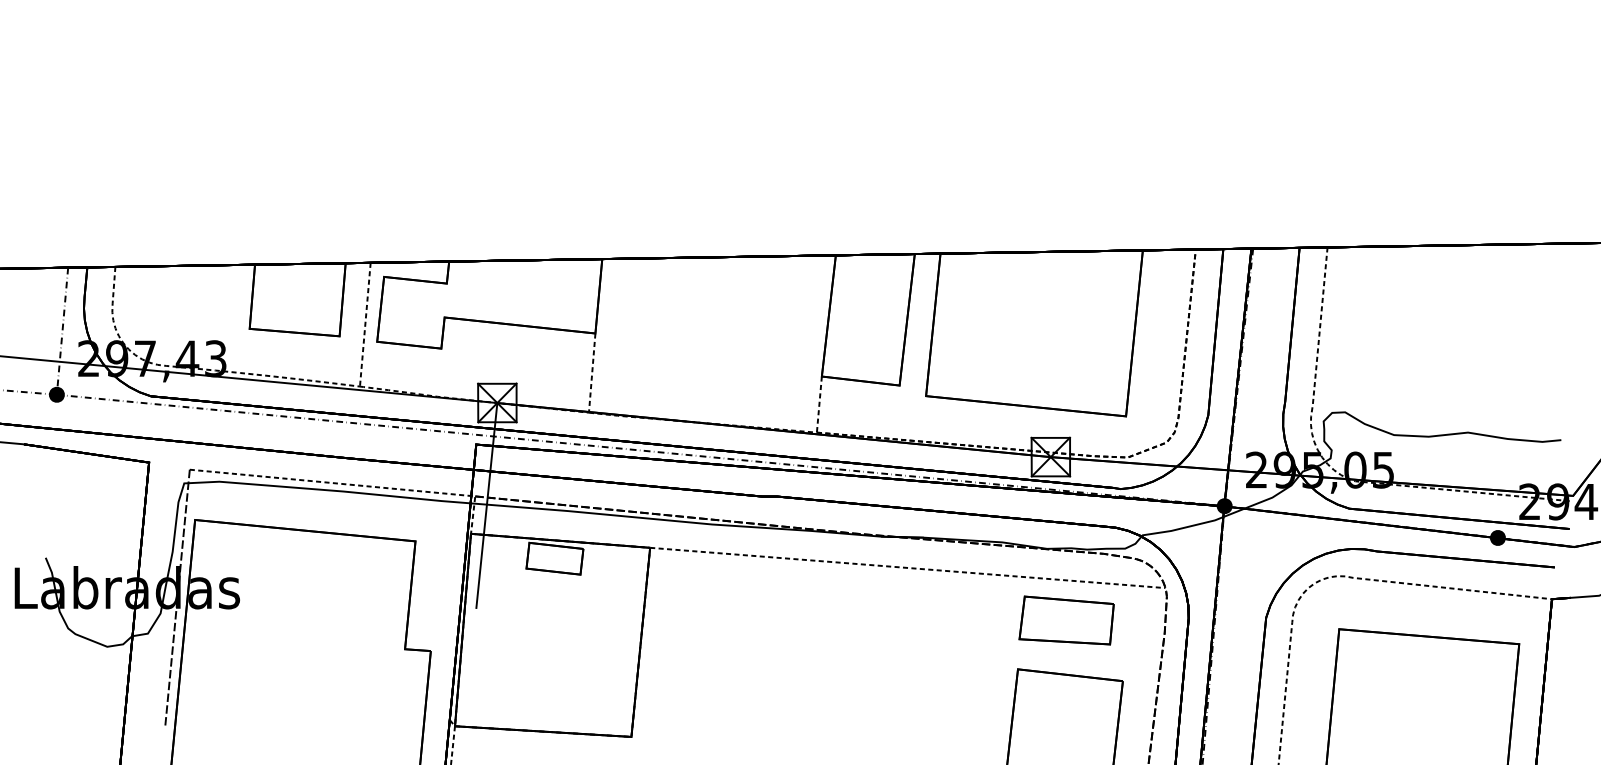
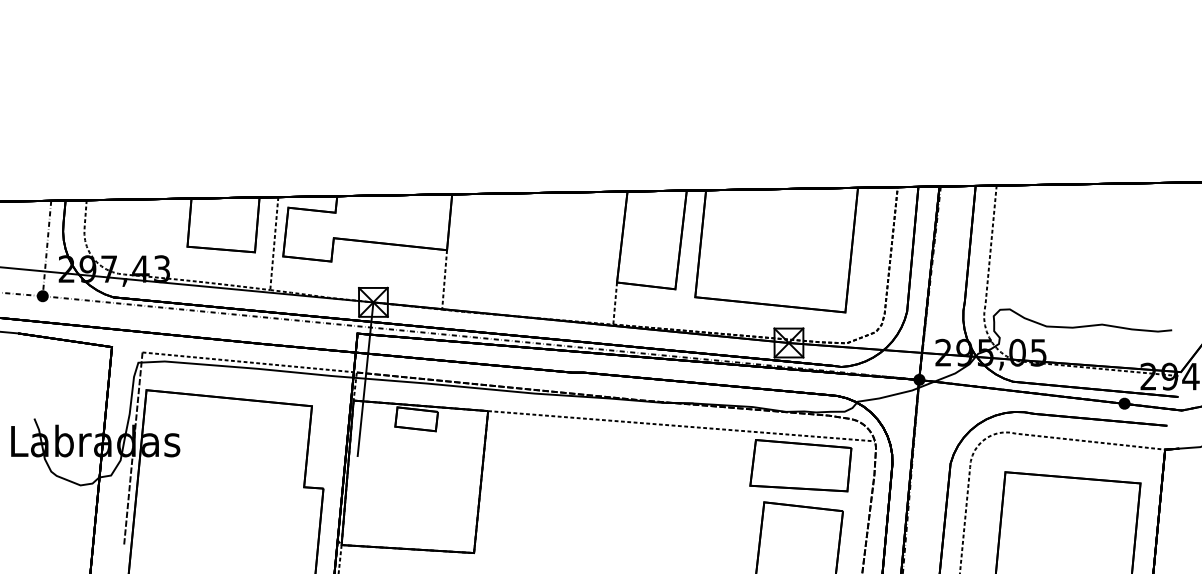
part: (1066, 620) -> (800, 465), size x1.43

